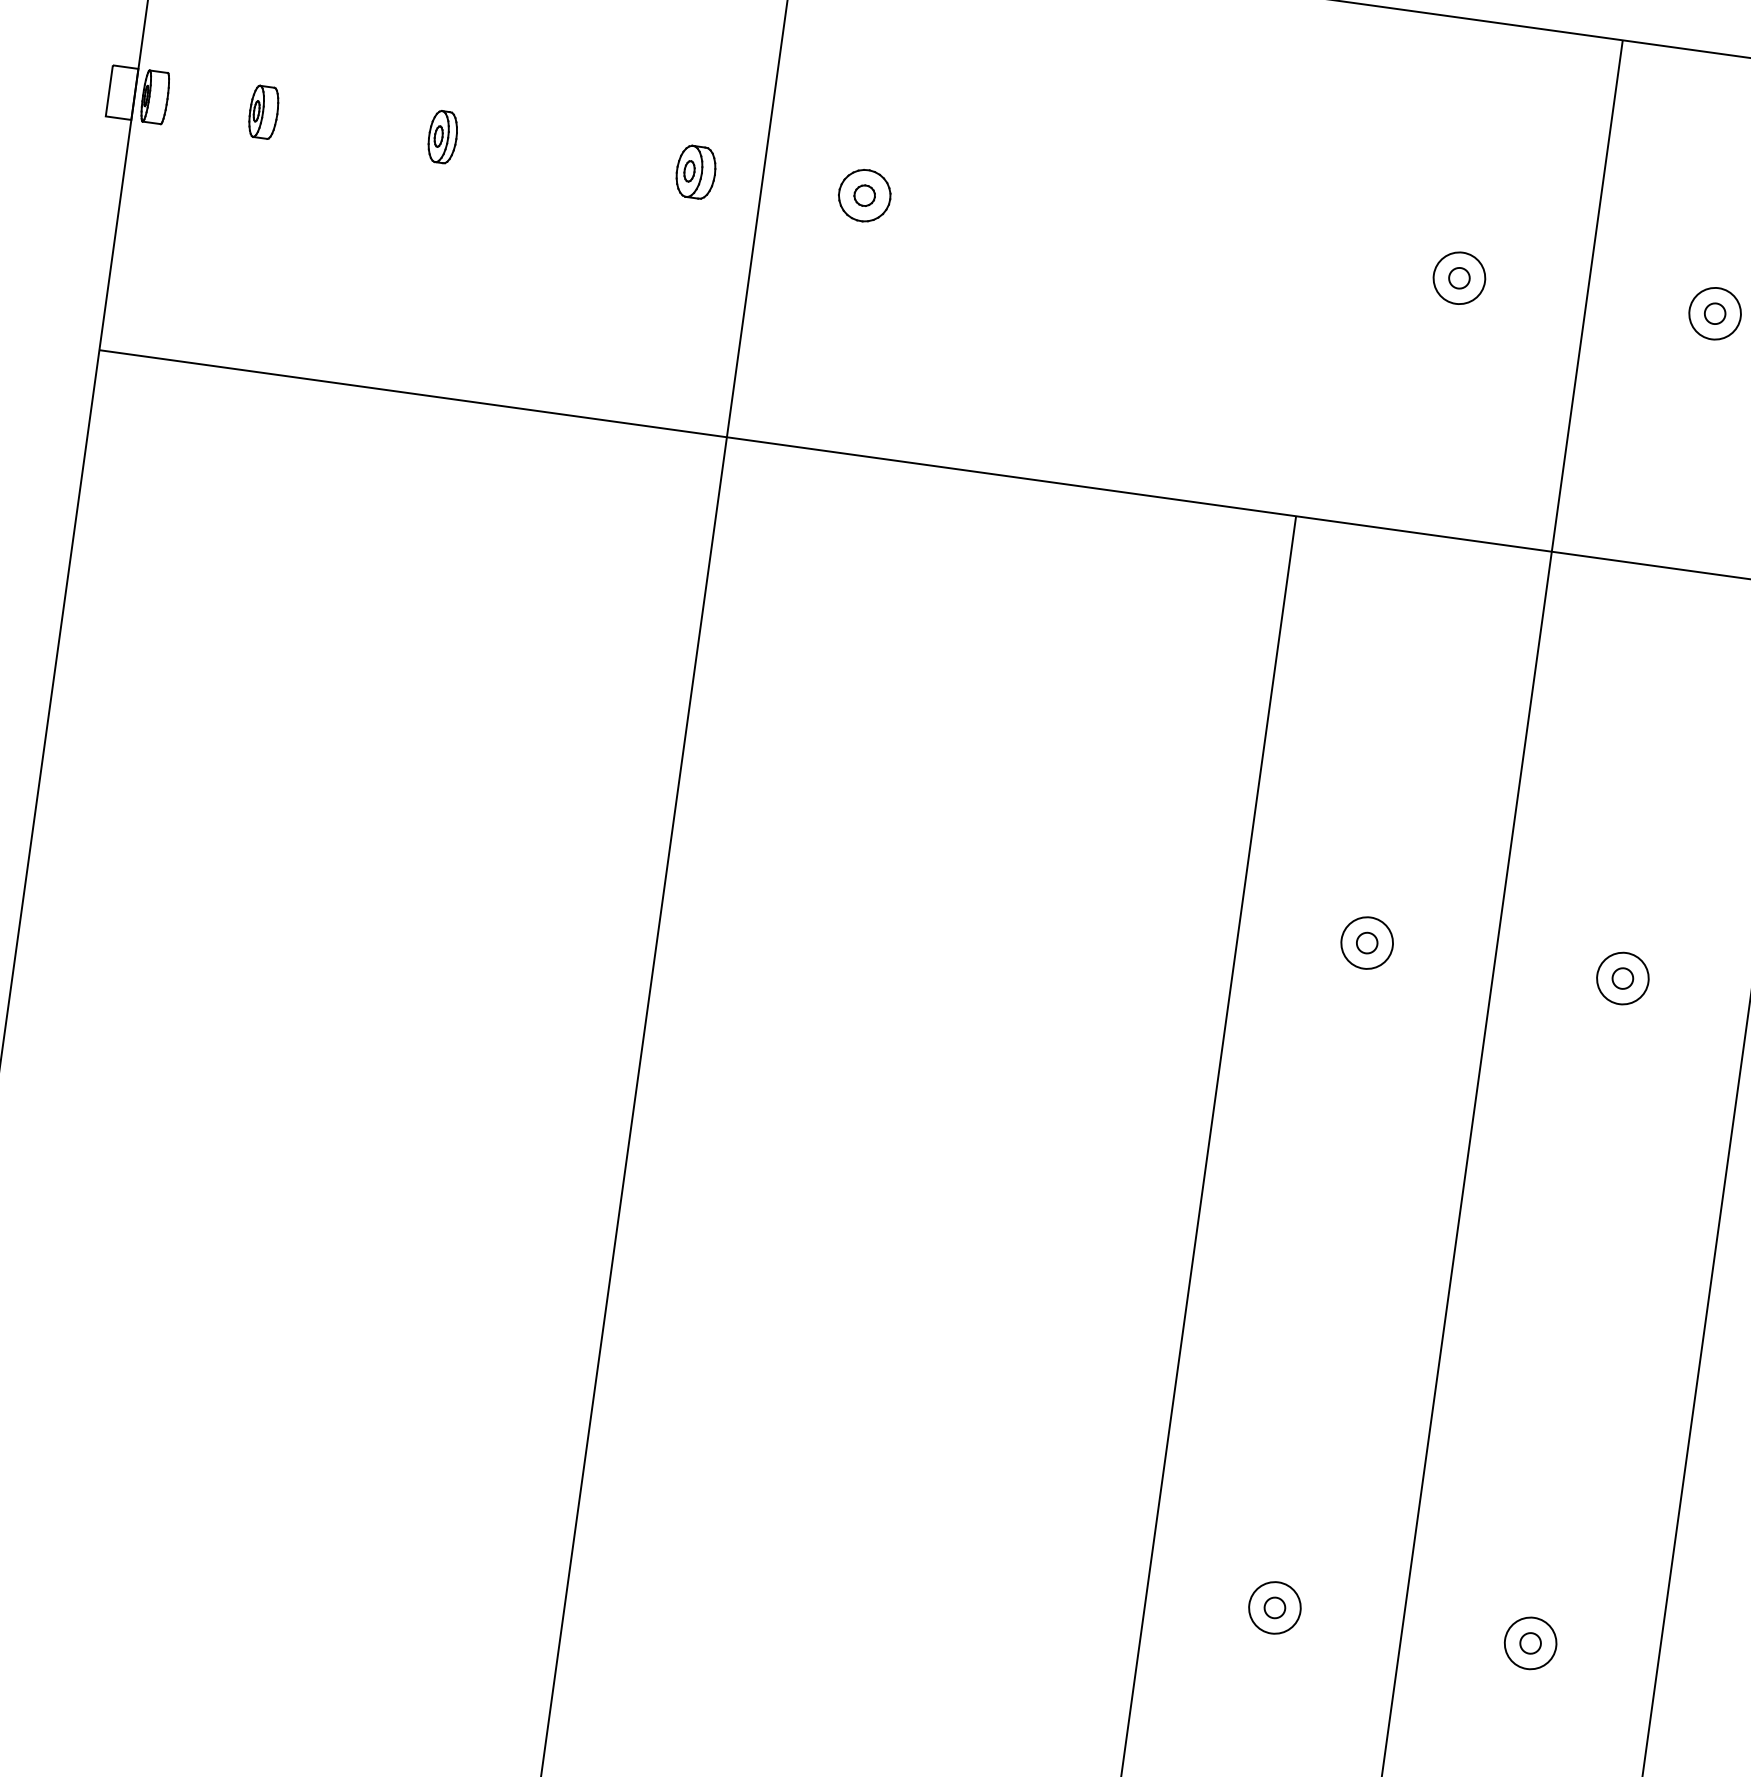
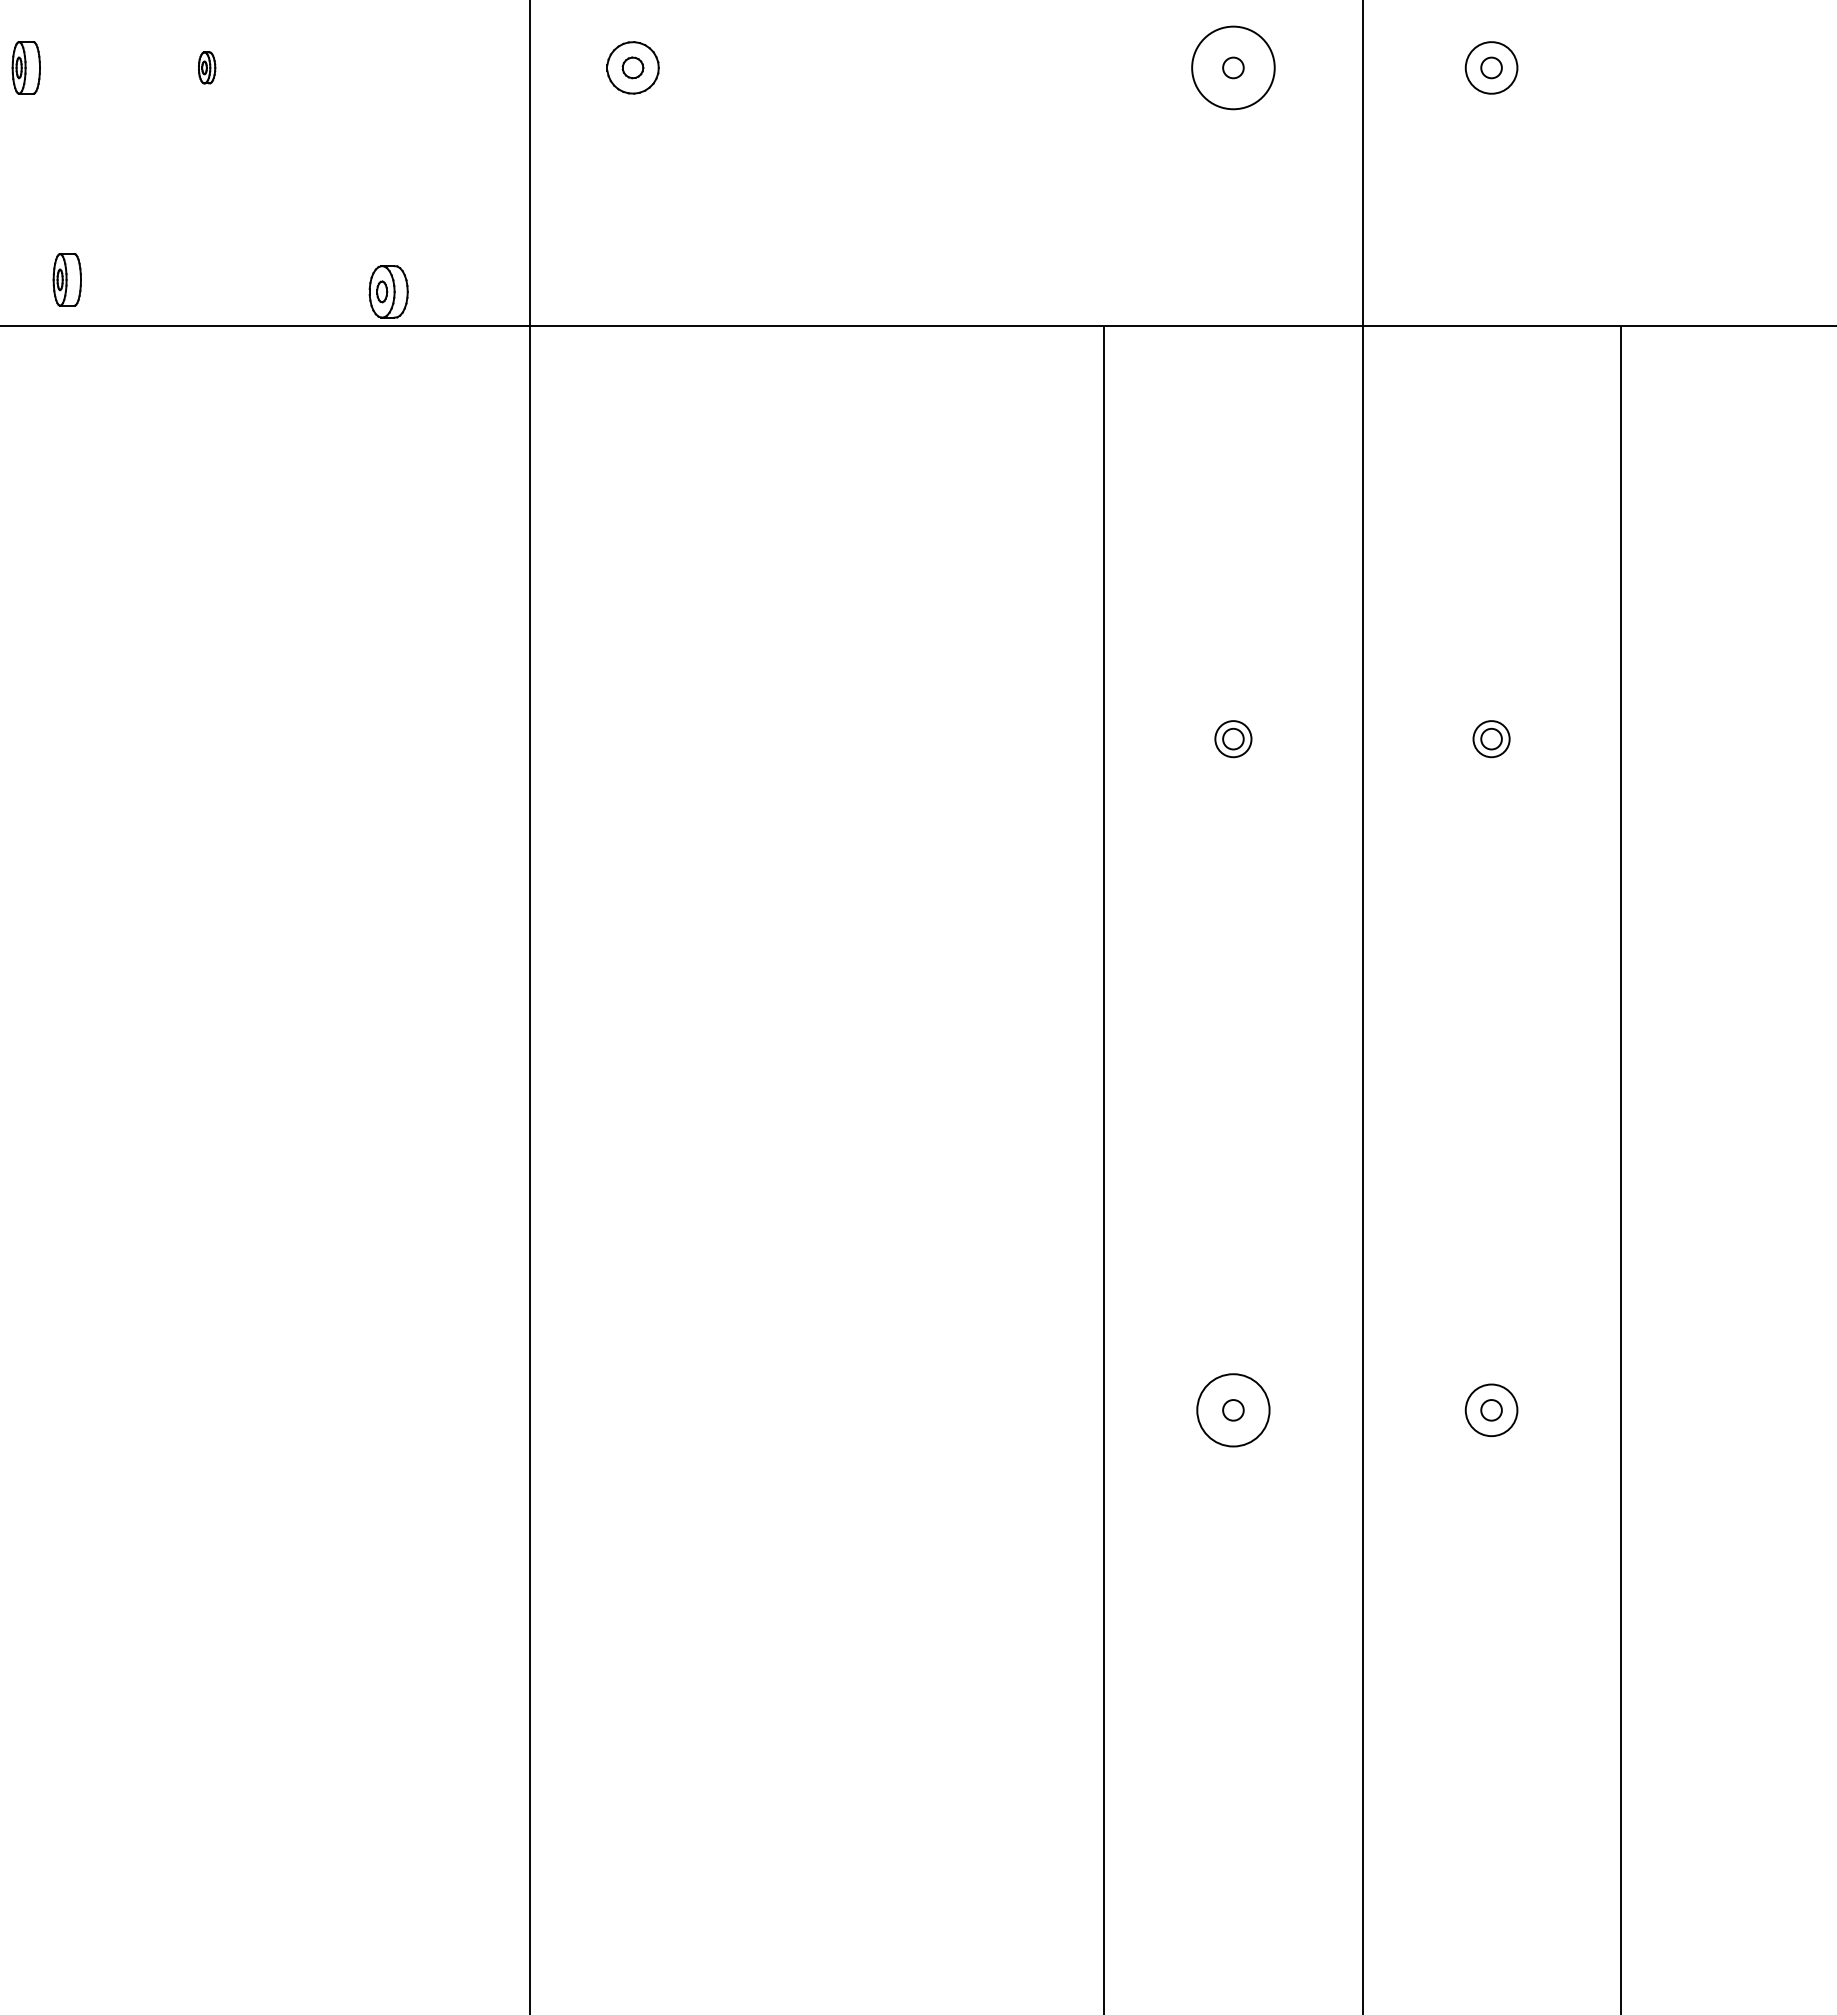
part: (442, 136) -> (206, 67), size x0.6
part: (695, 171) -> (388, 291), moved
circle: (1459, 277) -> (1233, 67), size x1.6
part: (274, 327) -> (66, 279), added
circle: (1367, 942) -> (1233, 738), size x0.7
circle: (1622, 977) -> (1491, 738), size x0.7
circle: (1274, 1608) -> (1233, 1410), size x1.4

